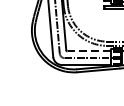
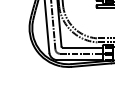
line: (90, 51) -> (83, 47), dashed -> solid

